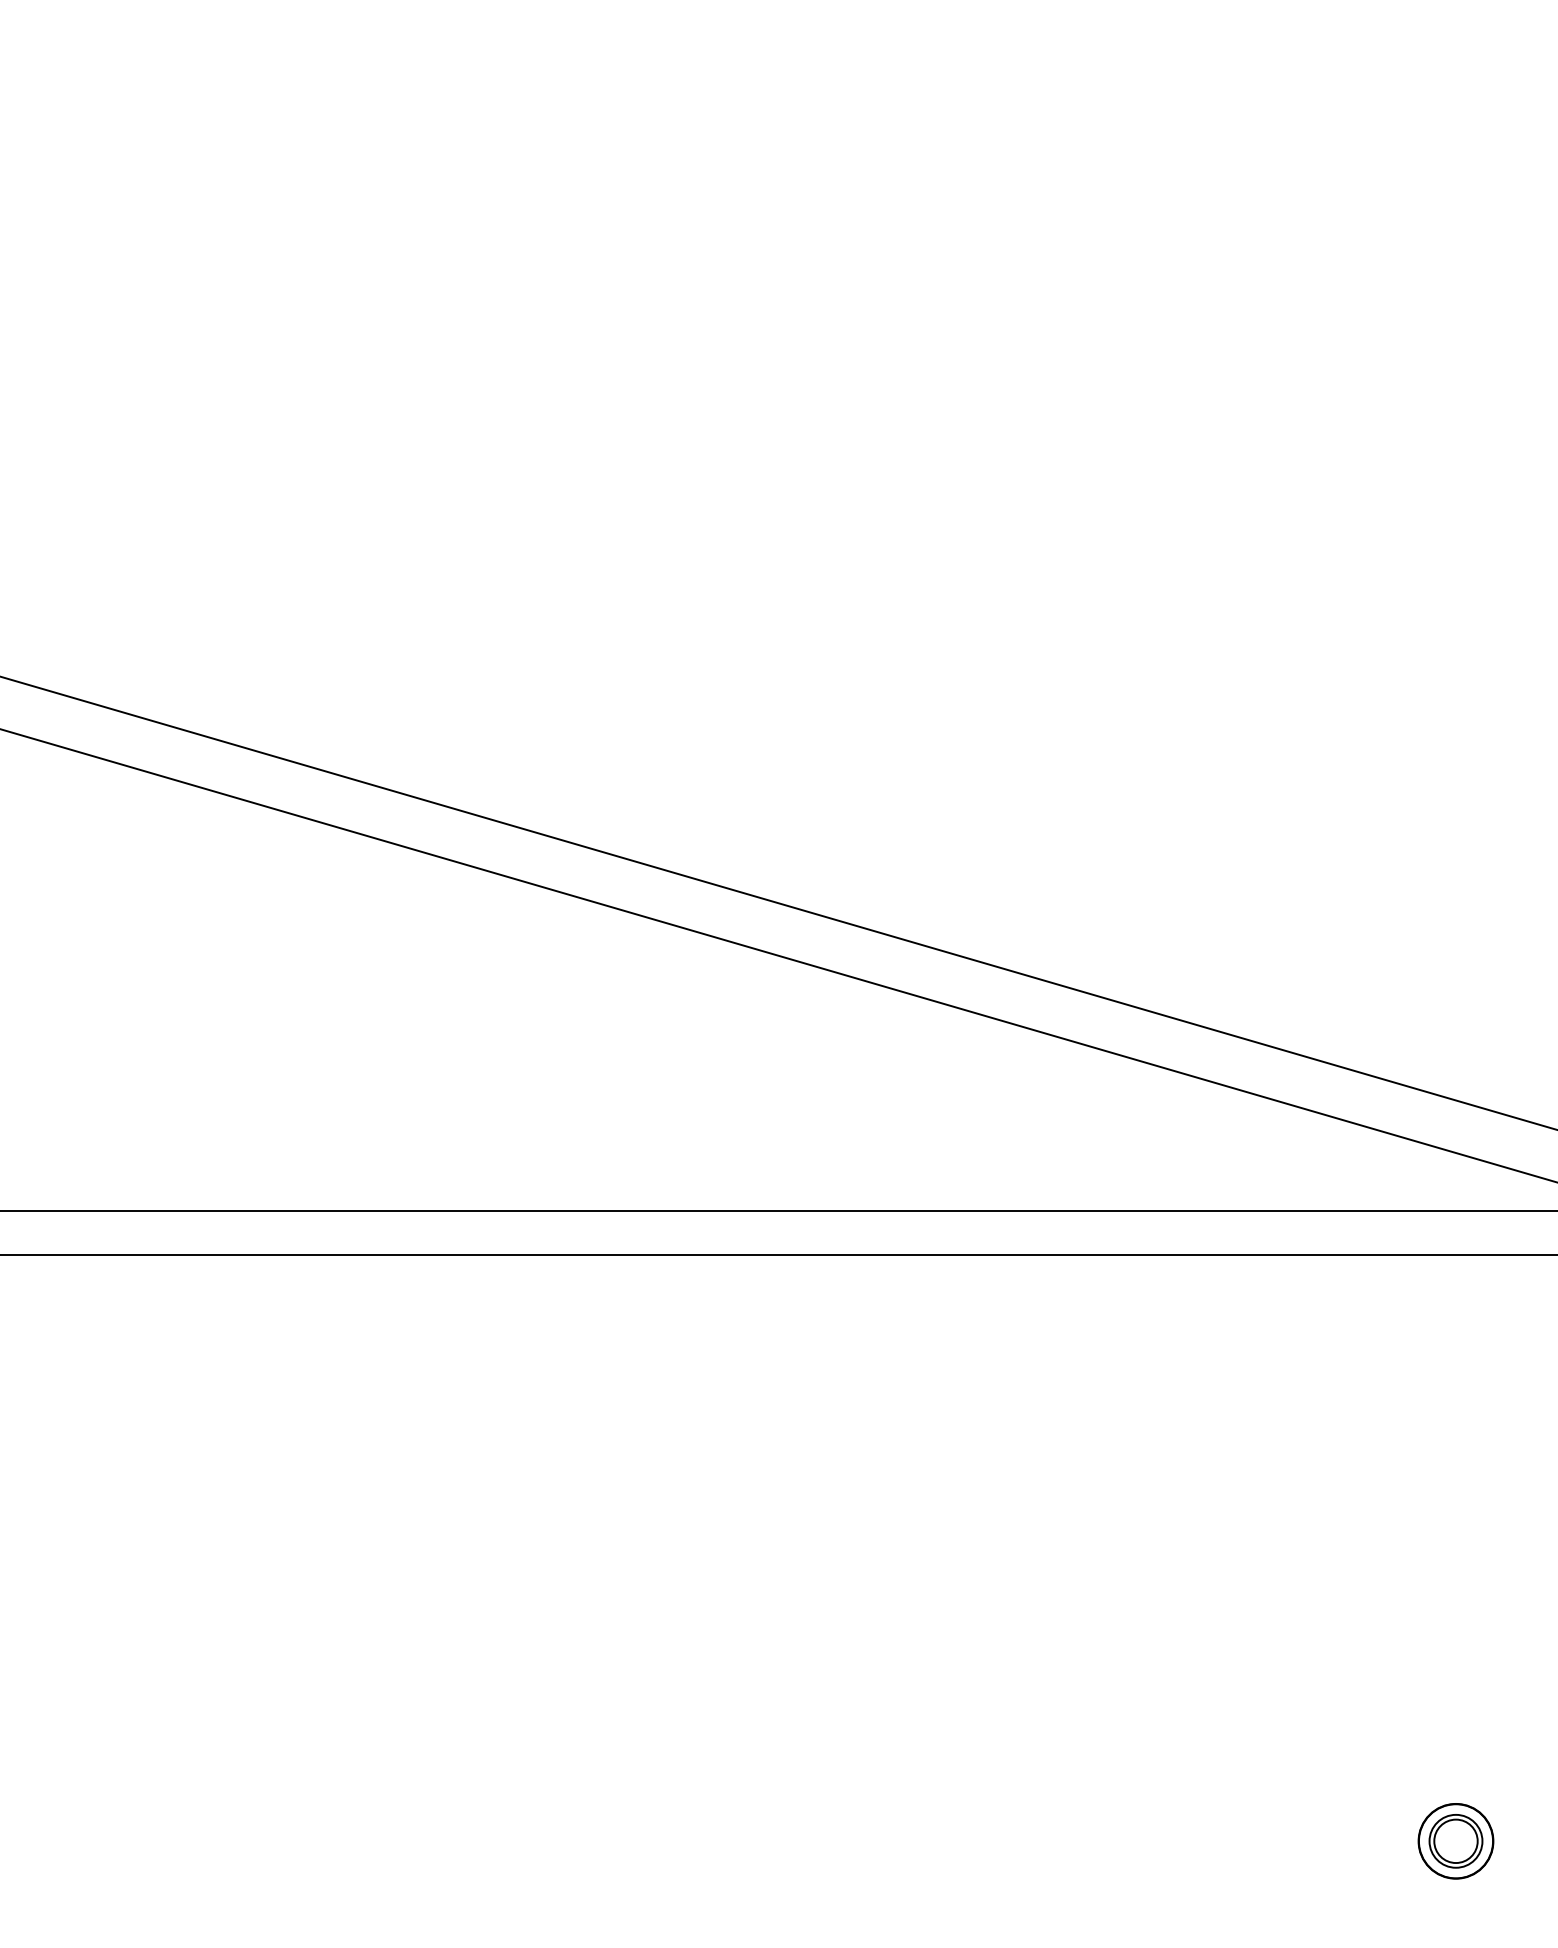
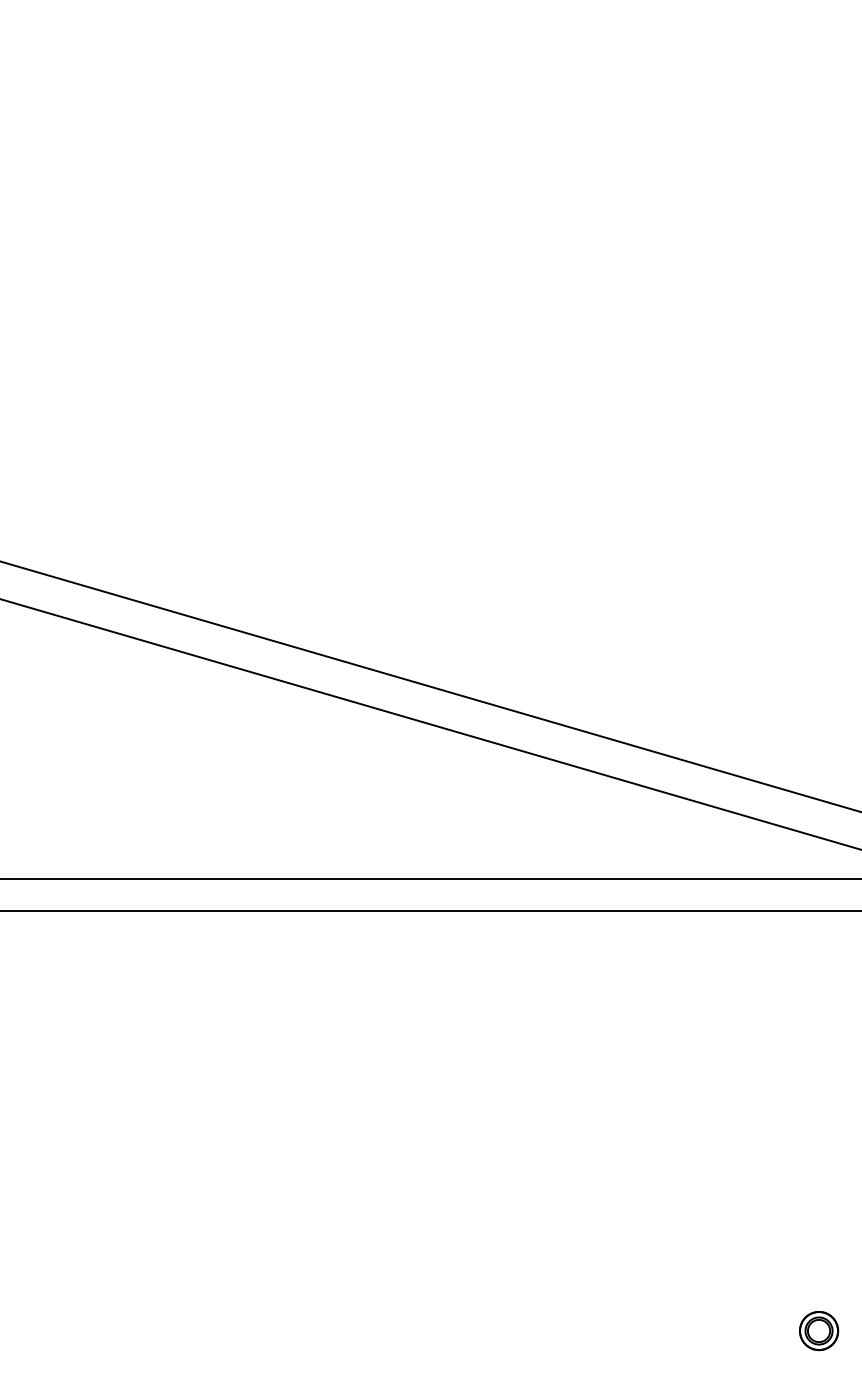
part: (1455, 1840) -> (818, 1330), size x0.71

